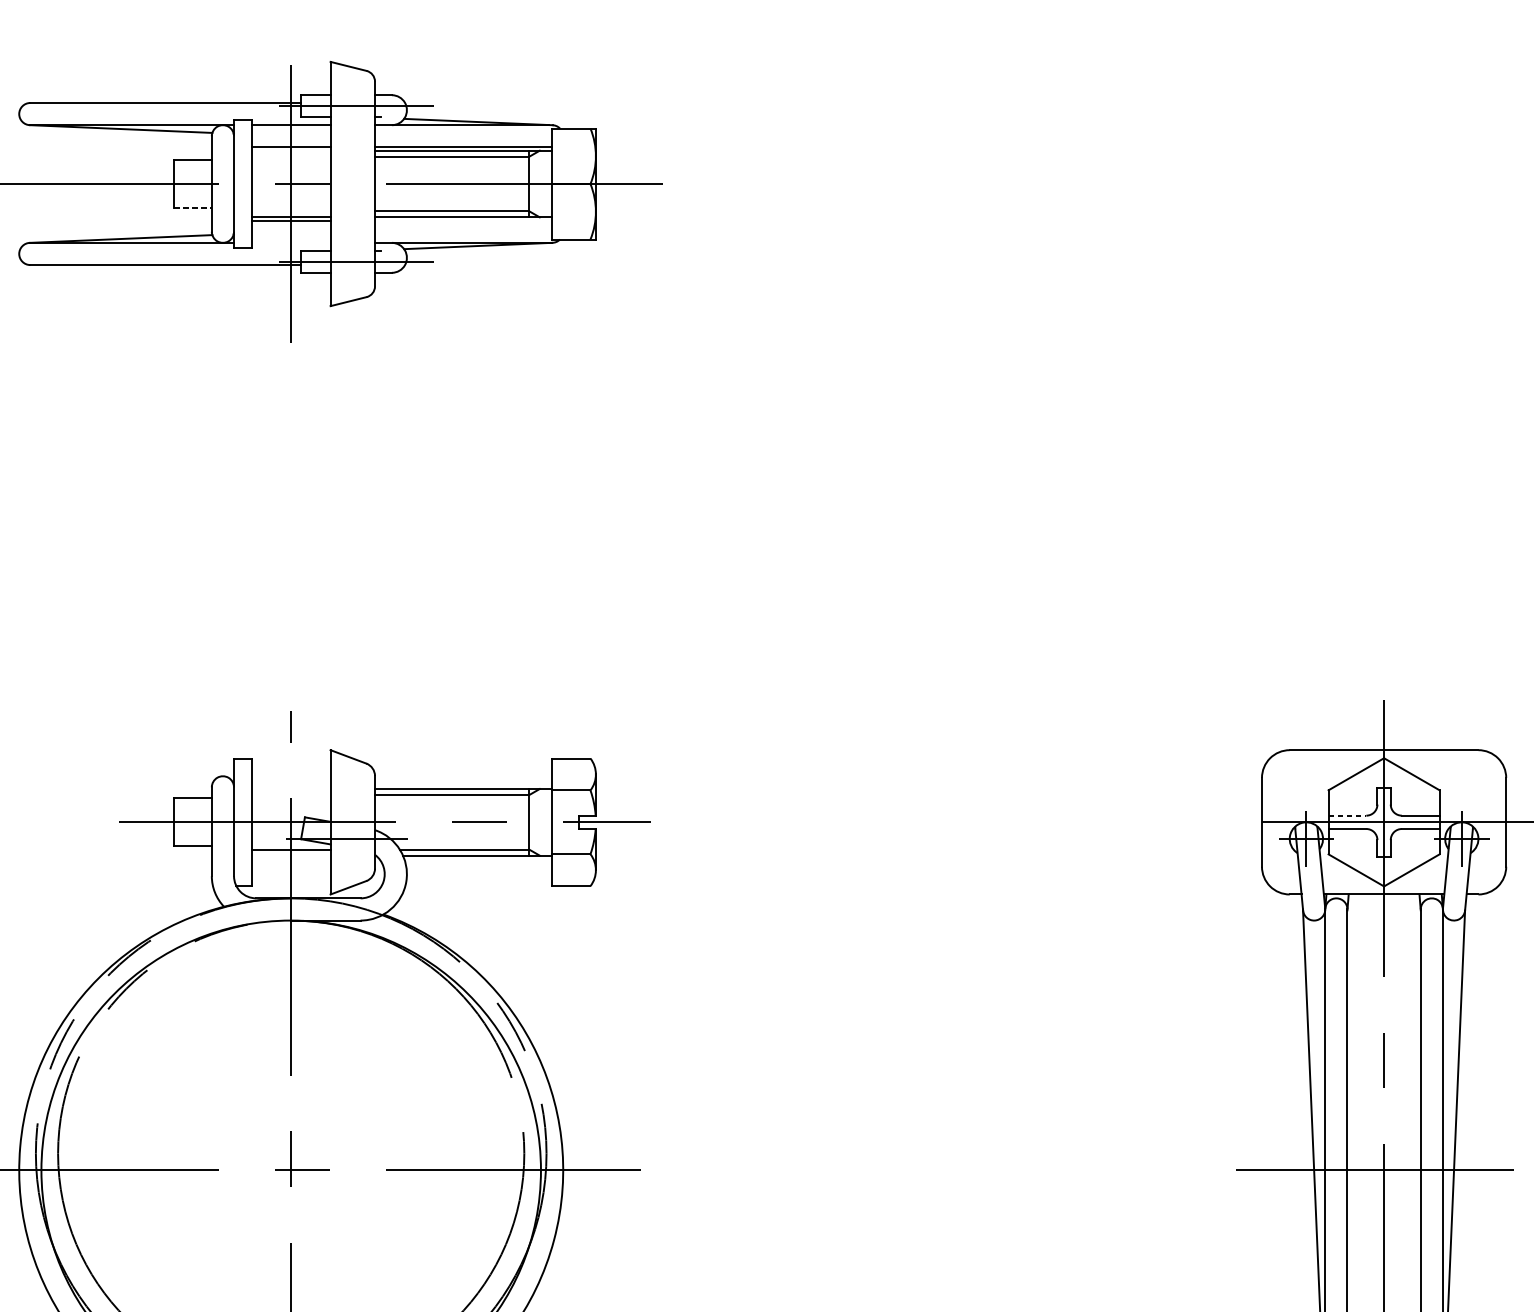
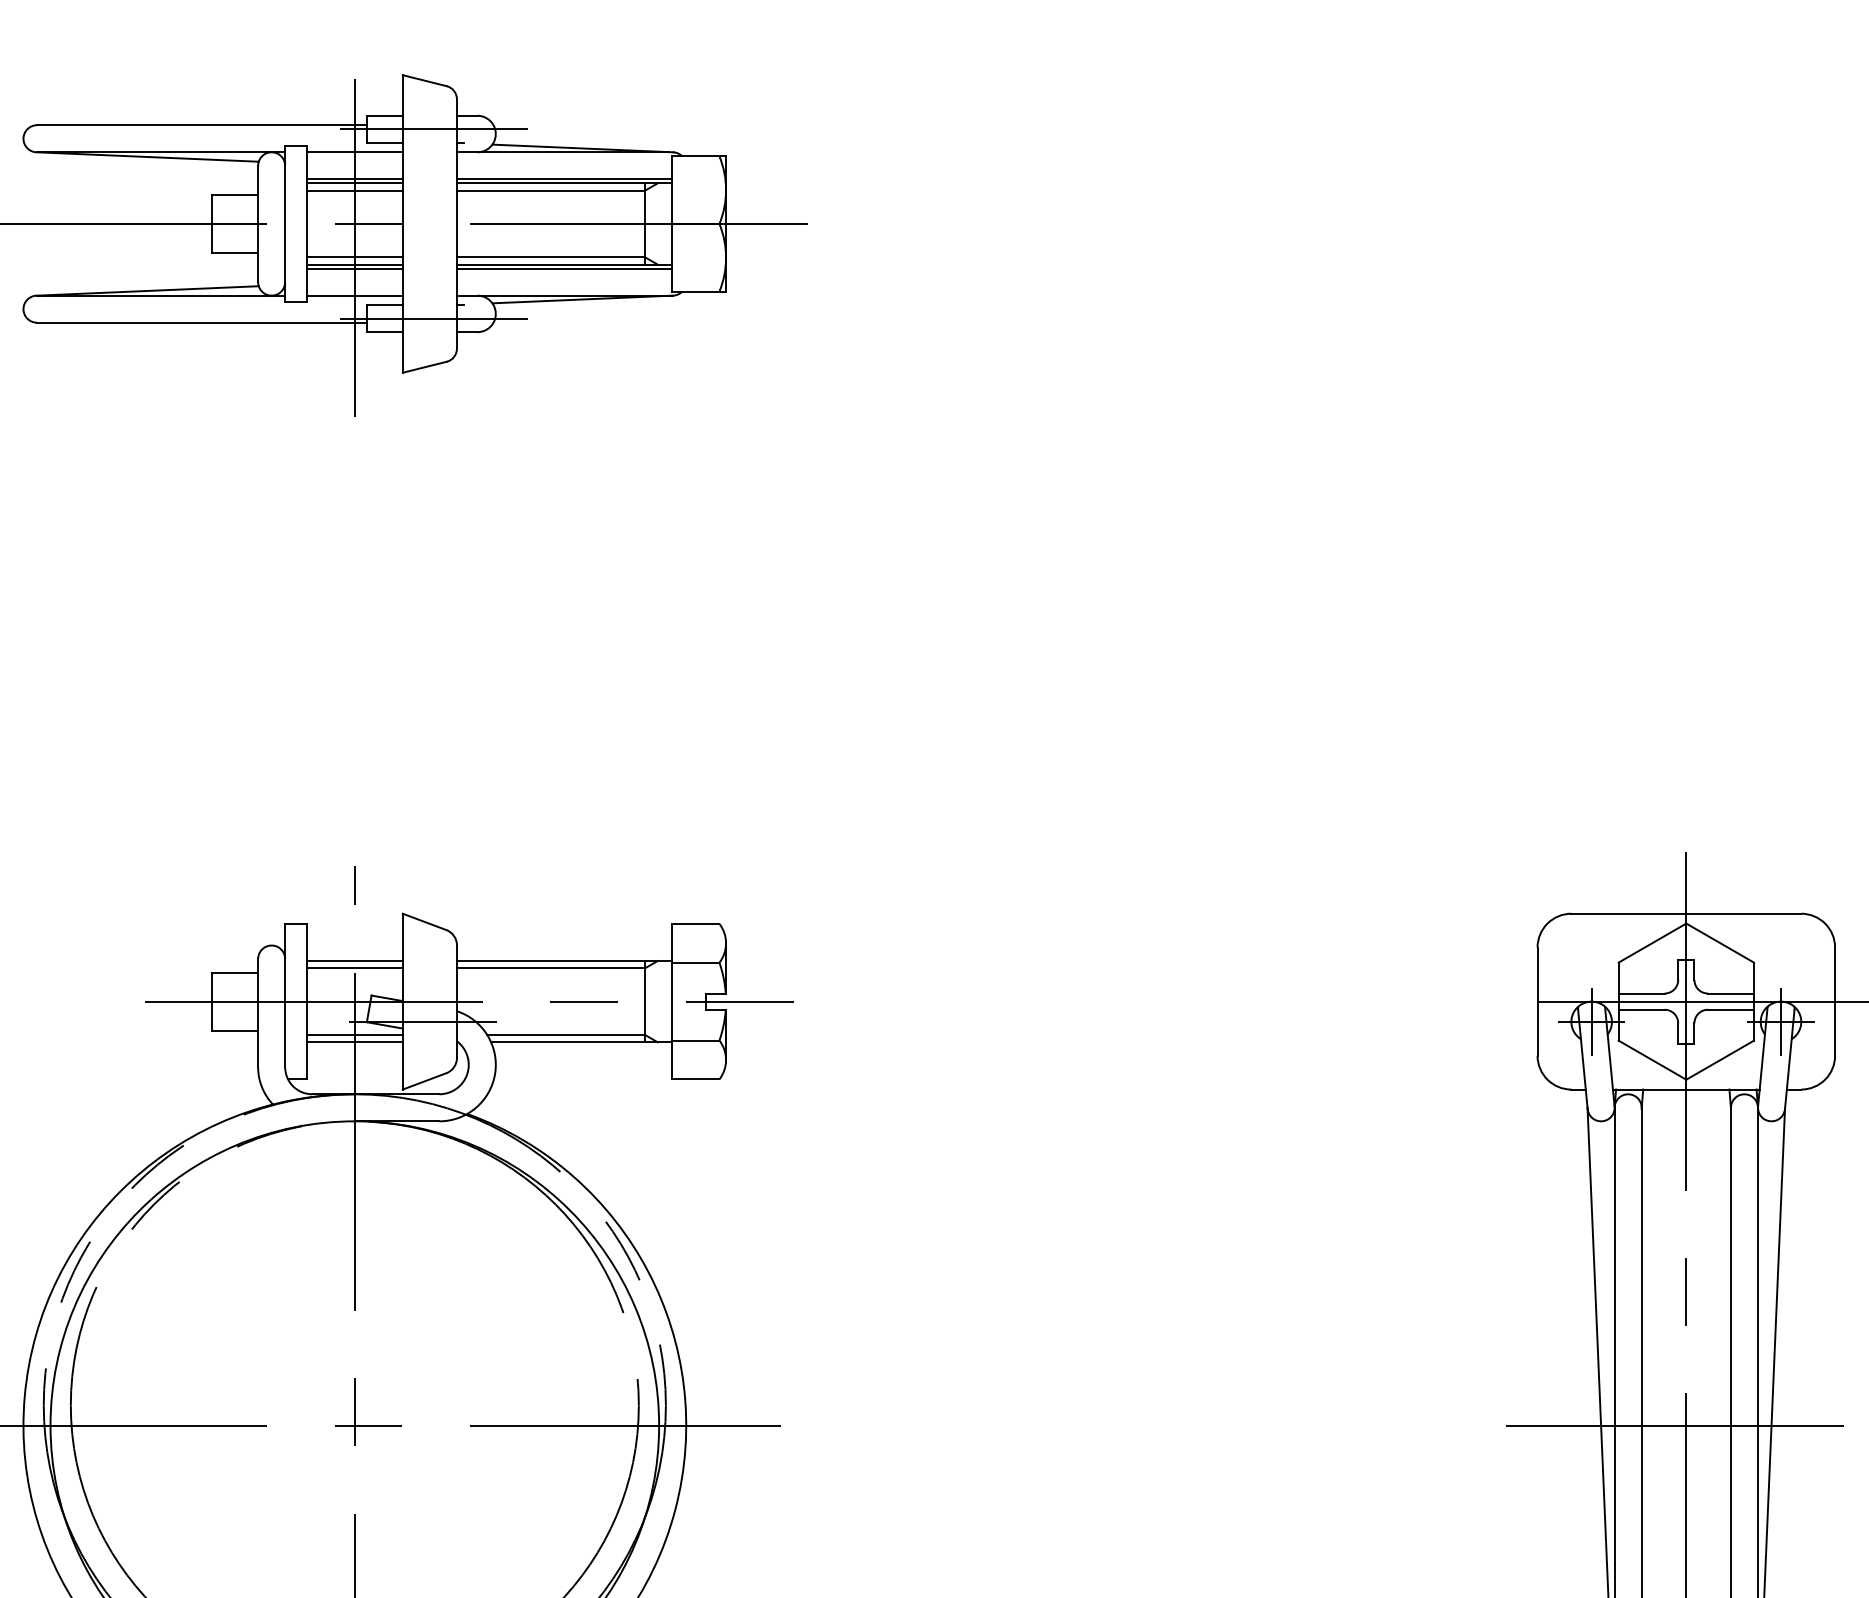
line: (290, 150) -> (354, 183), added
line: (290, 156) -> (354, 190), added
line: (193, 208) -> (235, 253), dashed -> solid
line: (290, 211) -> (354, 257), added
line: (462, 220) -> (563, 268), added
line: (290, 242) -> (354, 295), added
line: (290, 789) -> (354, 961), added
line: (290, 795) -> (354, 968), added
line: (1347, 815) -> (1641, 993), dashed -> solid
line: (290, 855) -> (354, 1042), added

